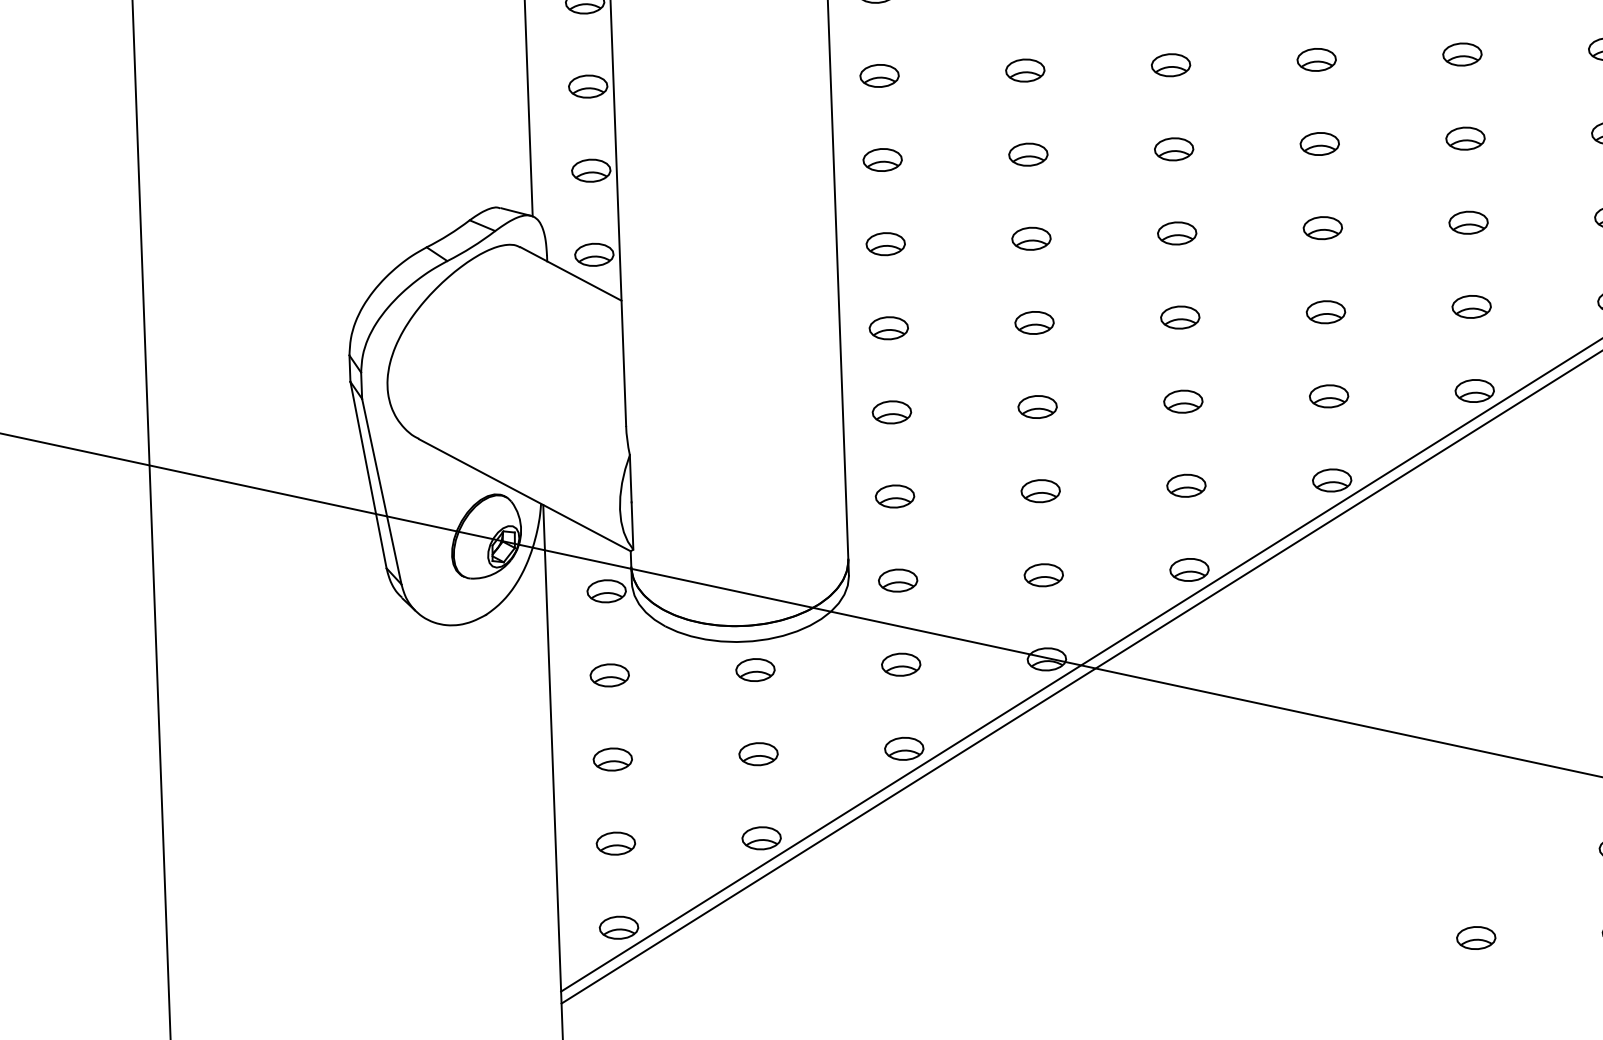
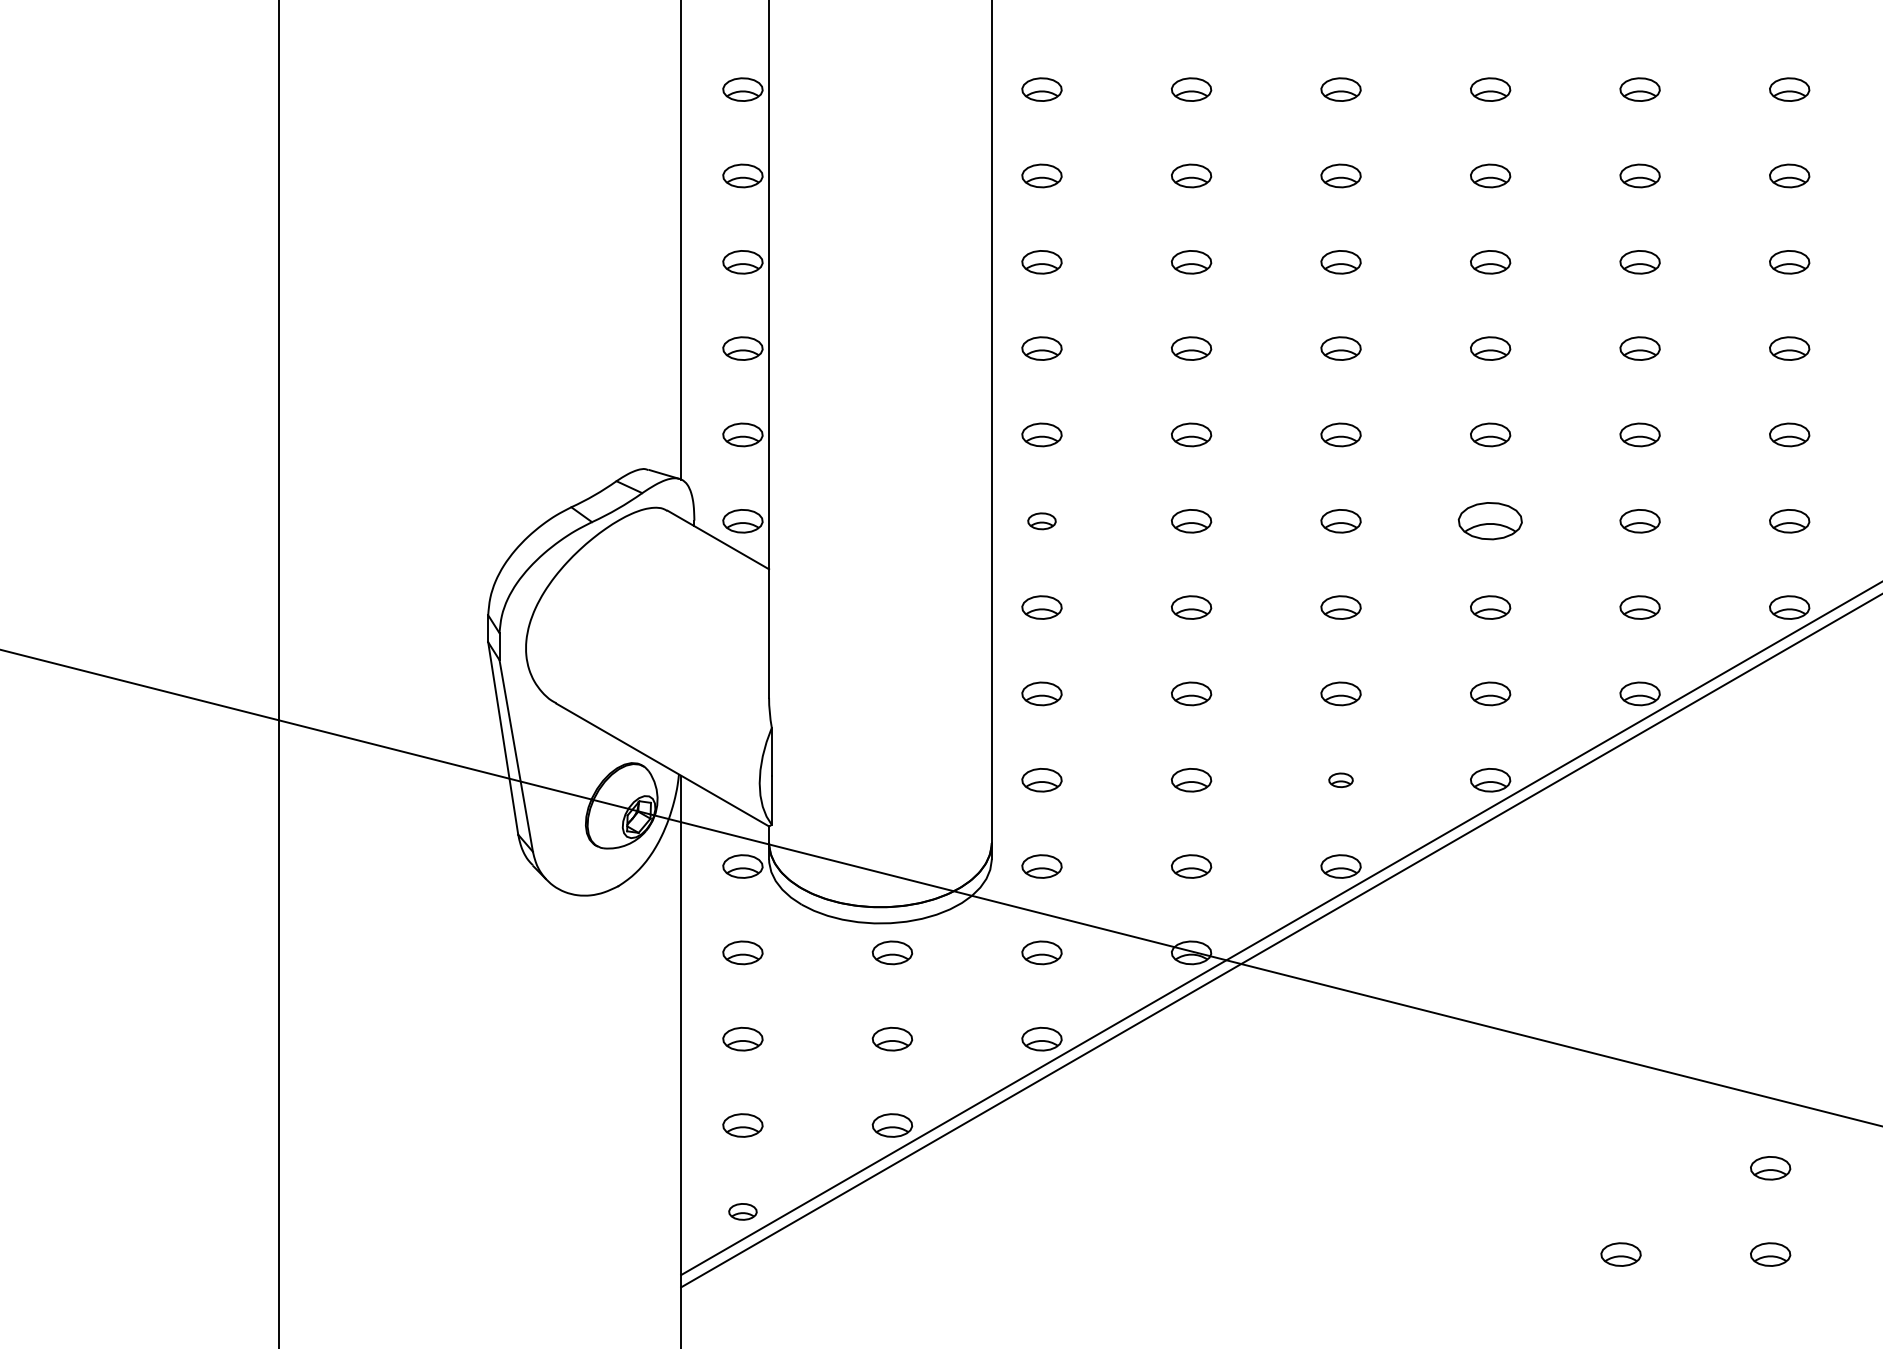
part: (1322, 228) -> (1490, 521), size x1.6
part: (885, 244) -> (1041, 521), size x0.7
part: (1185, 486) -> (1340, 780), size x0.6
part: (618, 927) -> (742, 1211), size x0.7

